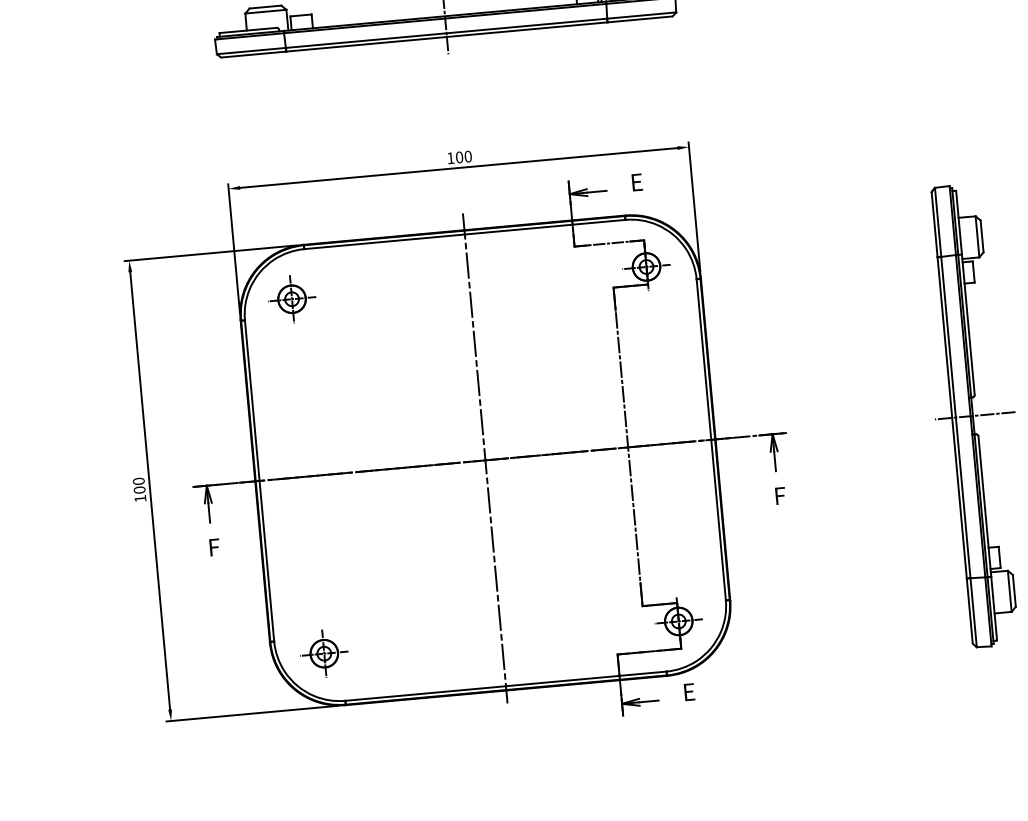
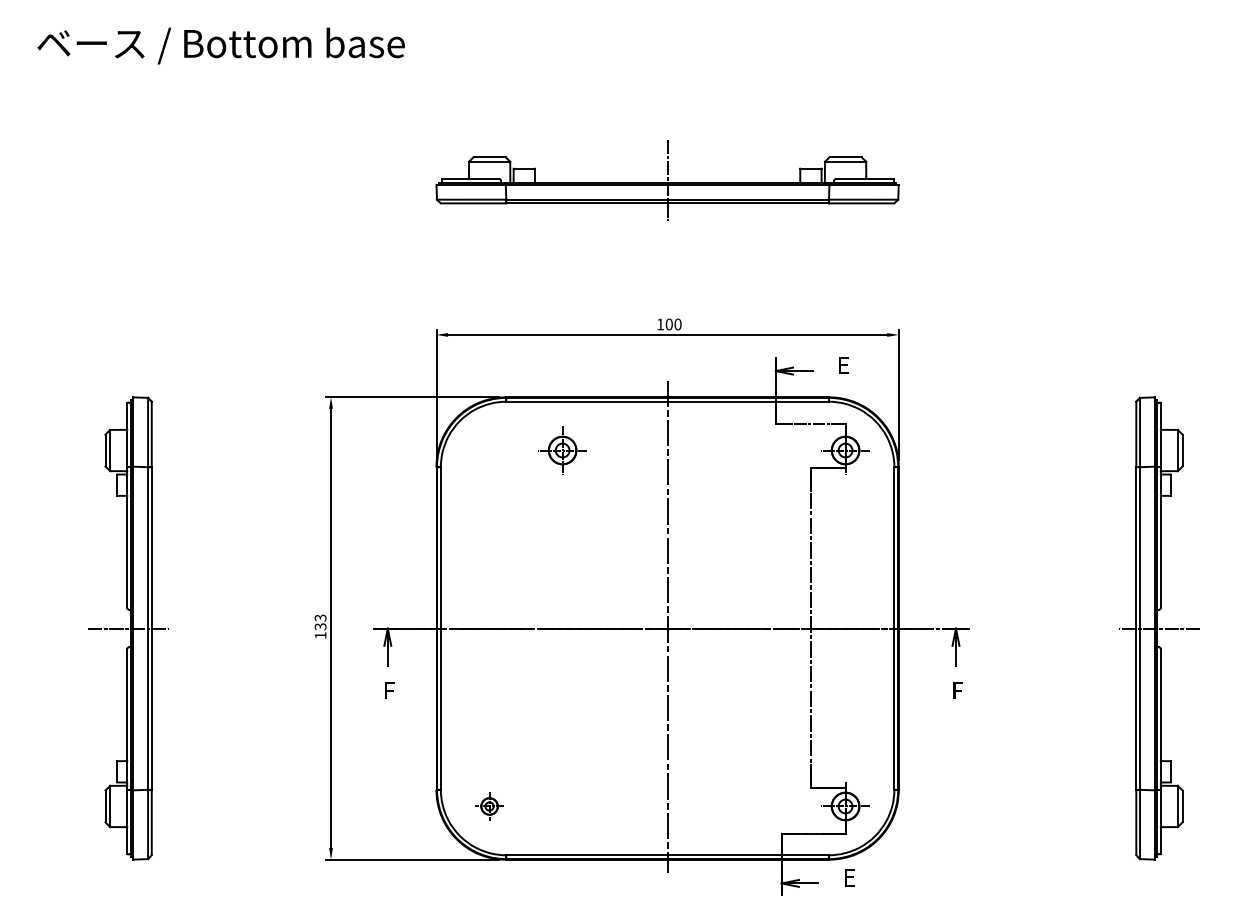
part: (291, 299) -> (562, 450), moved
text: (139, 485) -> (320, 622), 100 -> 133
part: (324, 653) -> (489, 806), size x0.6

